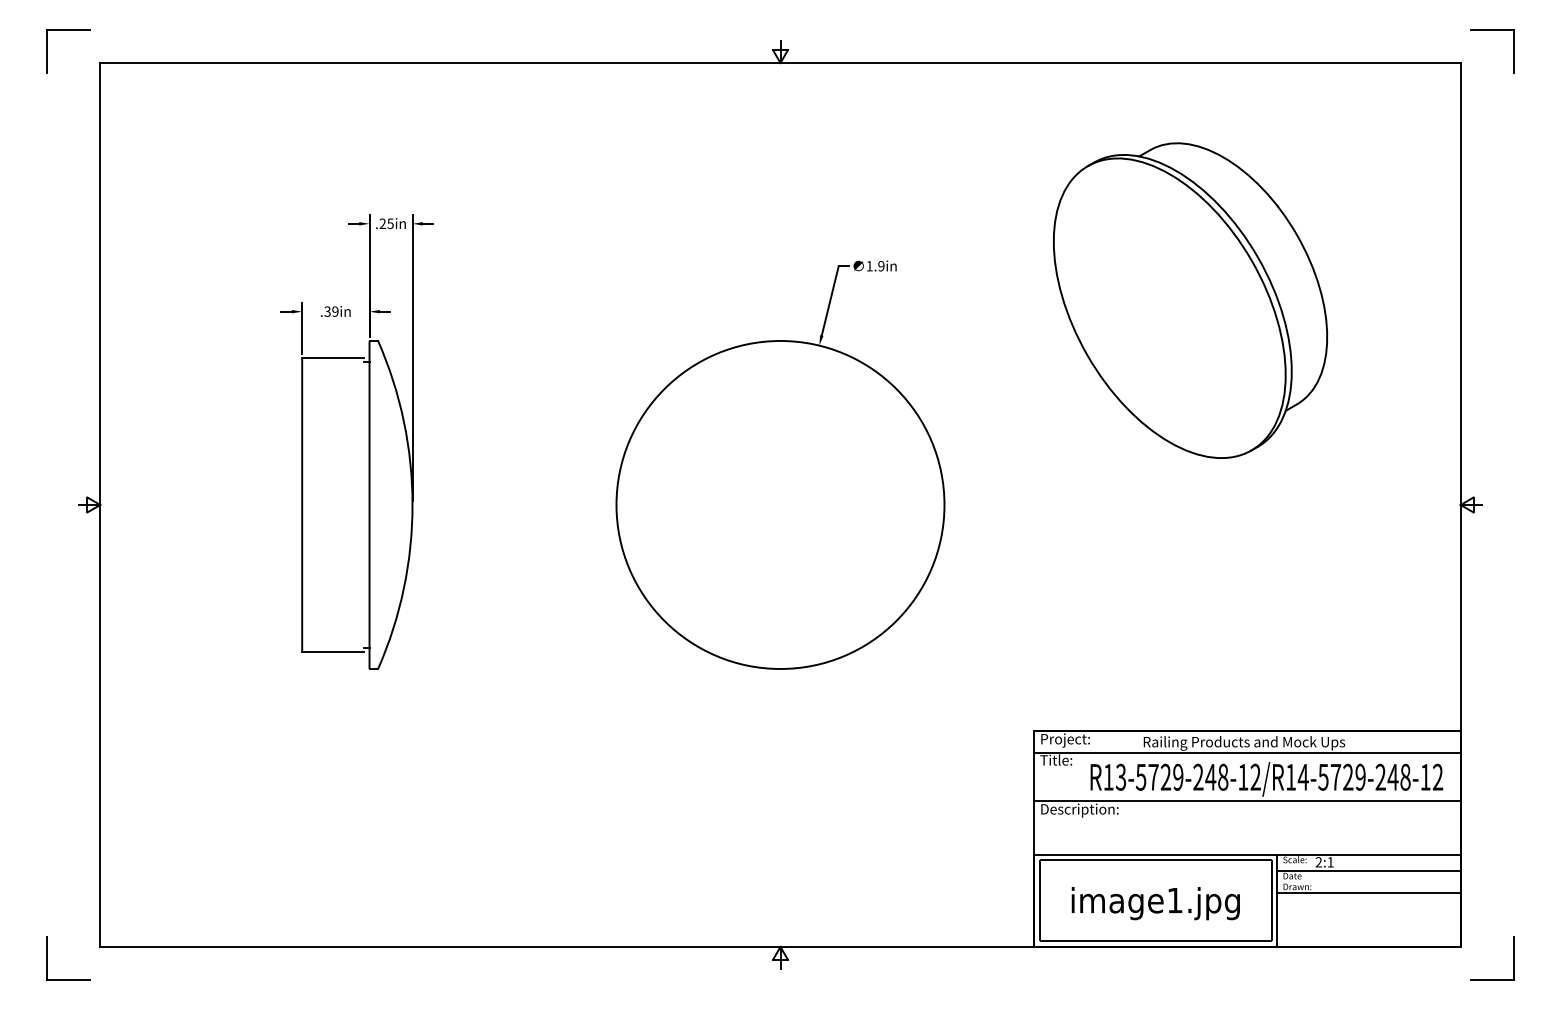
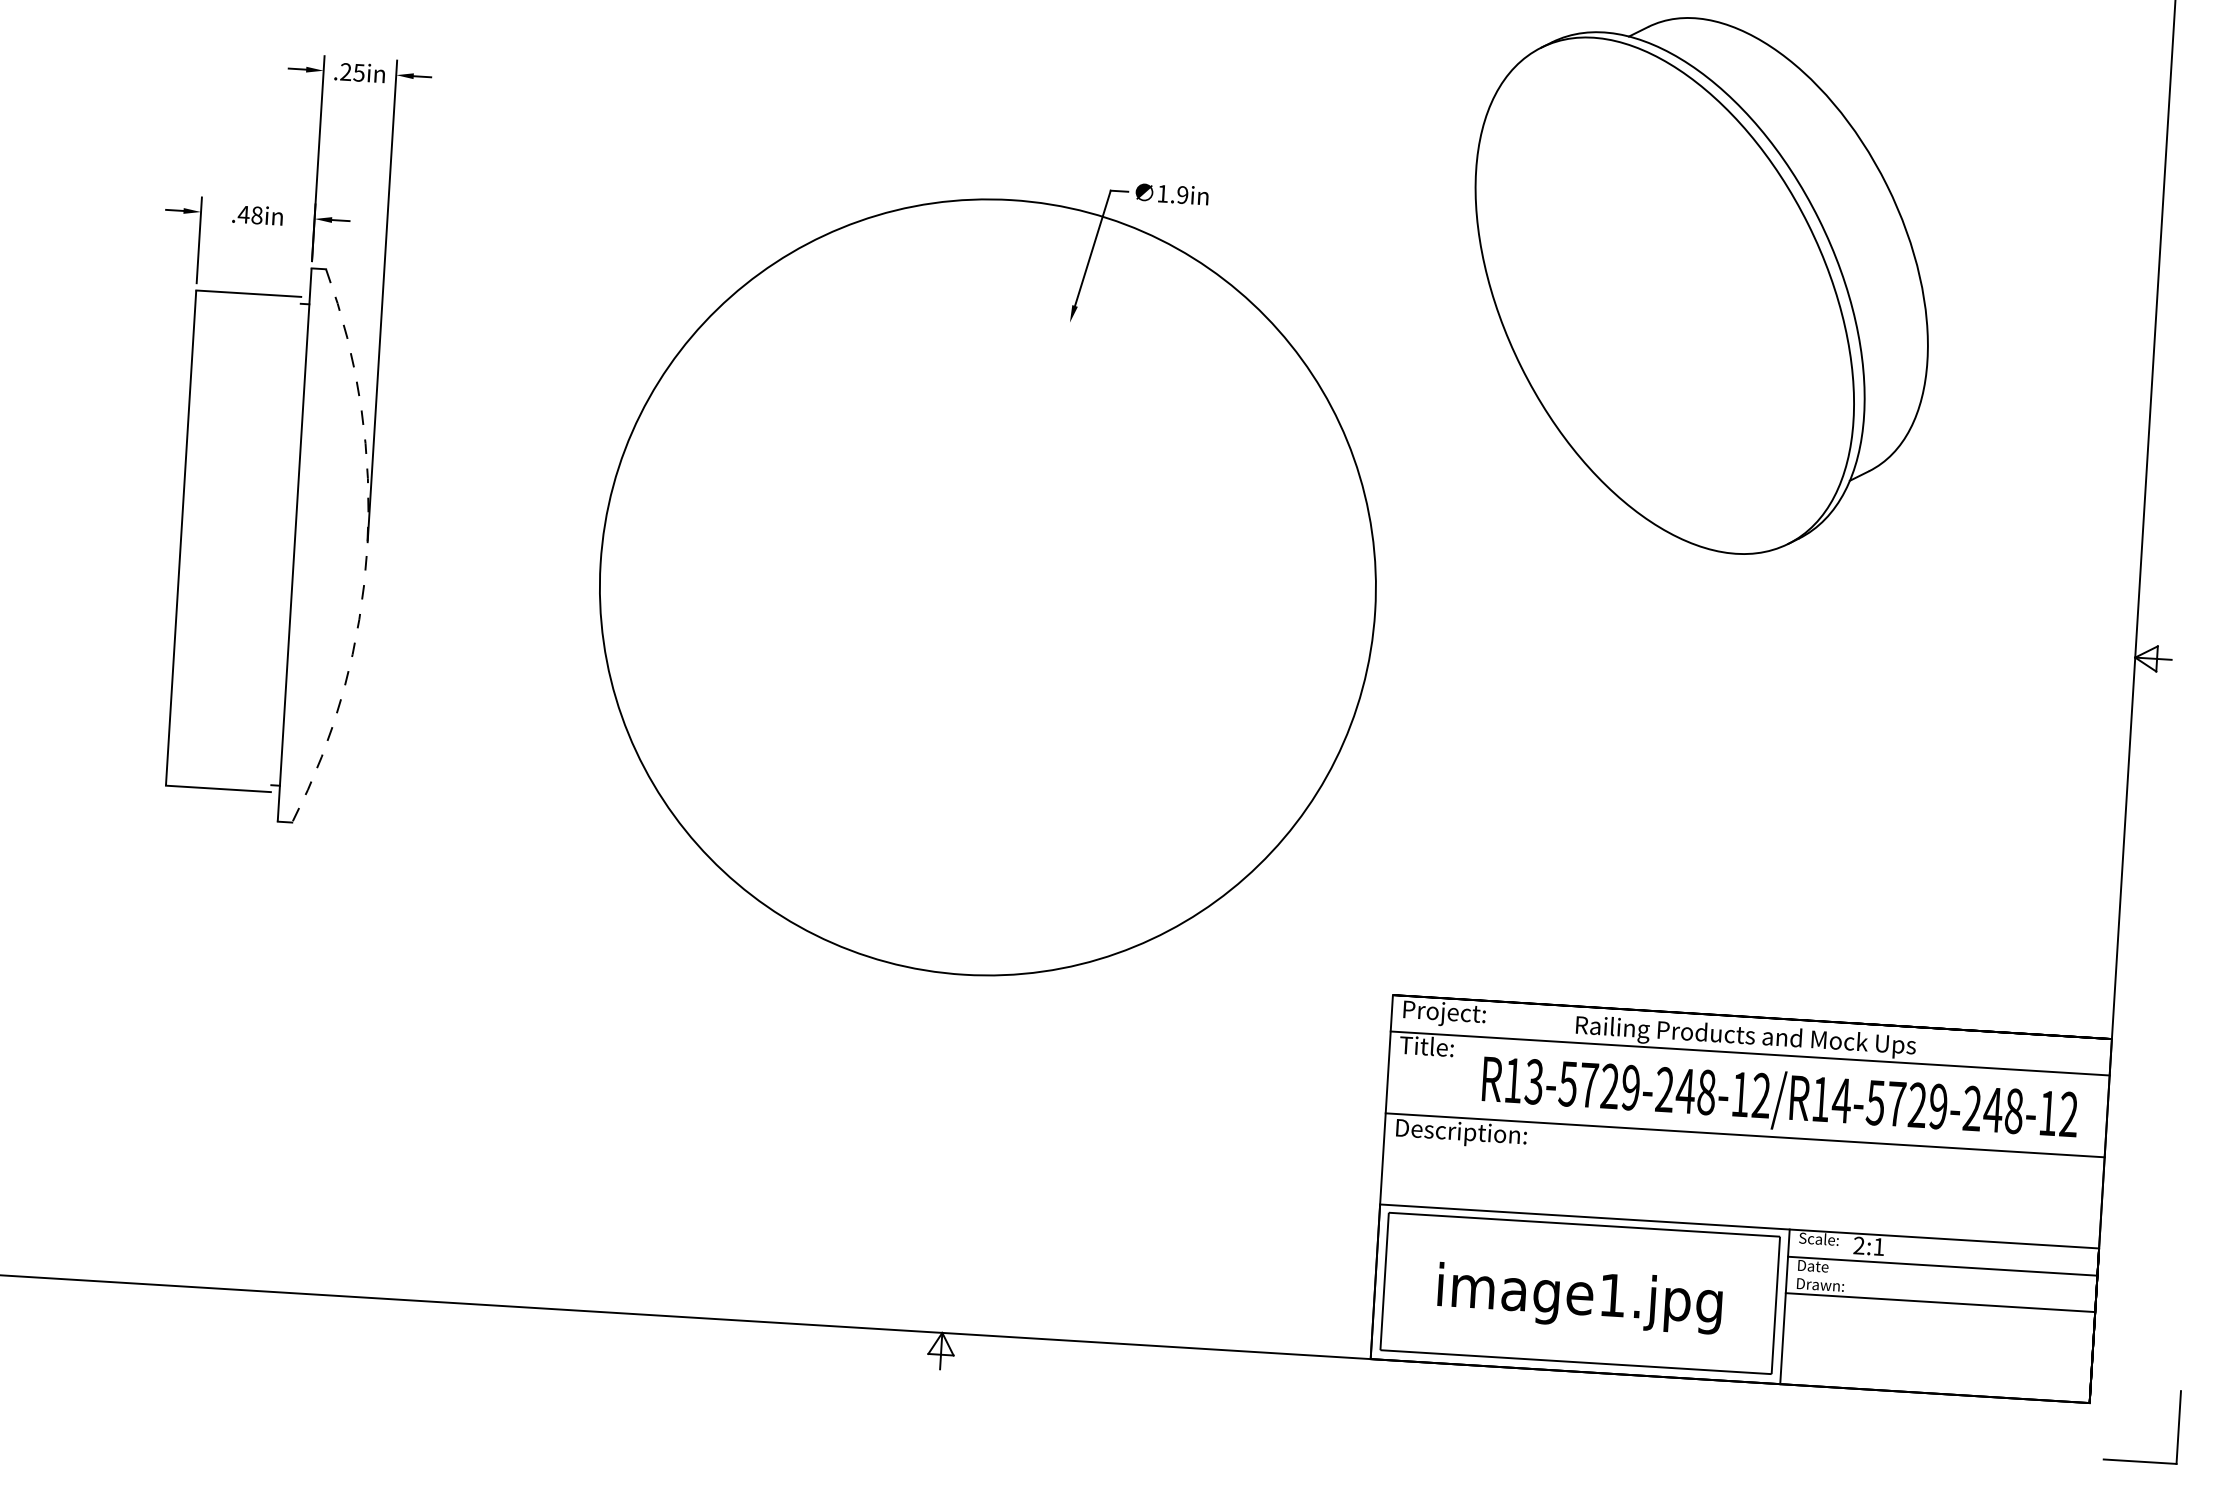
text: (331, 311) -> (250, 214), .39in -> .48in
arc: (412, 504) -> (367, 548), solid -> dashed
circle: (780, 504) -> (987, 586), size x1.4

